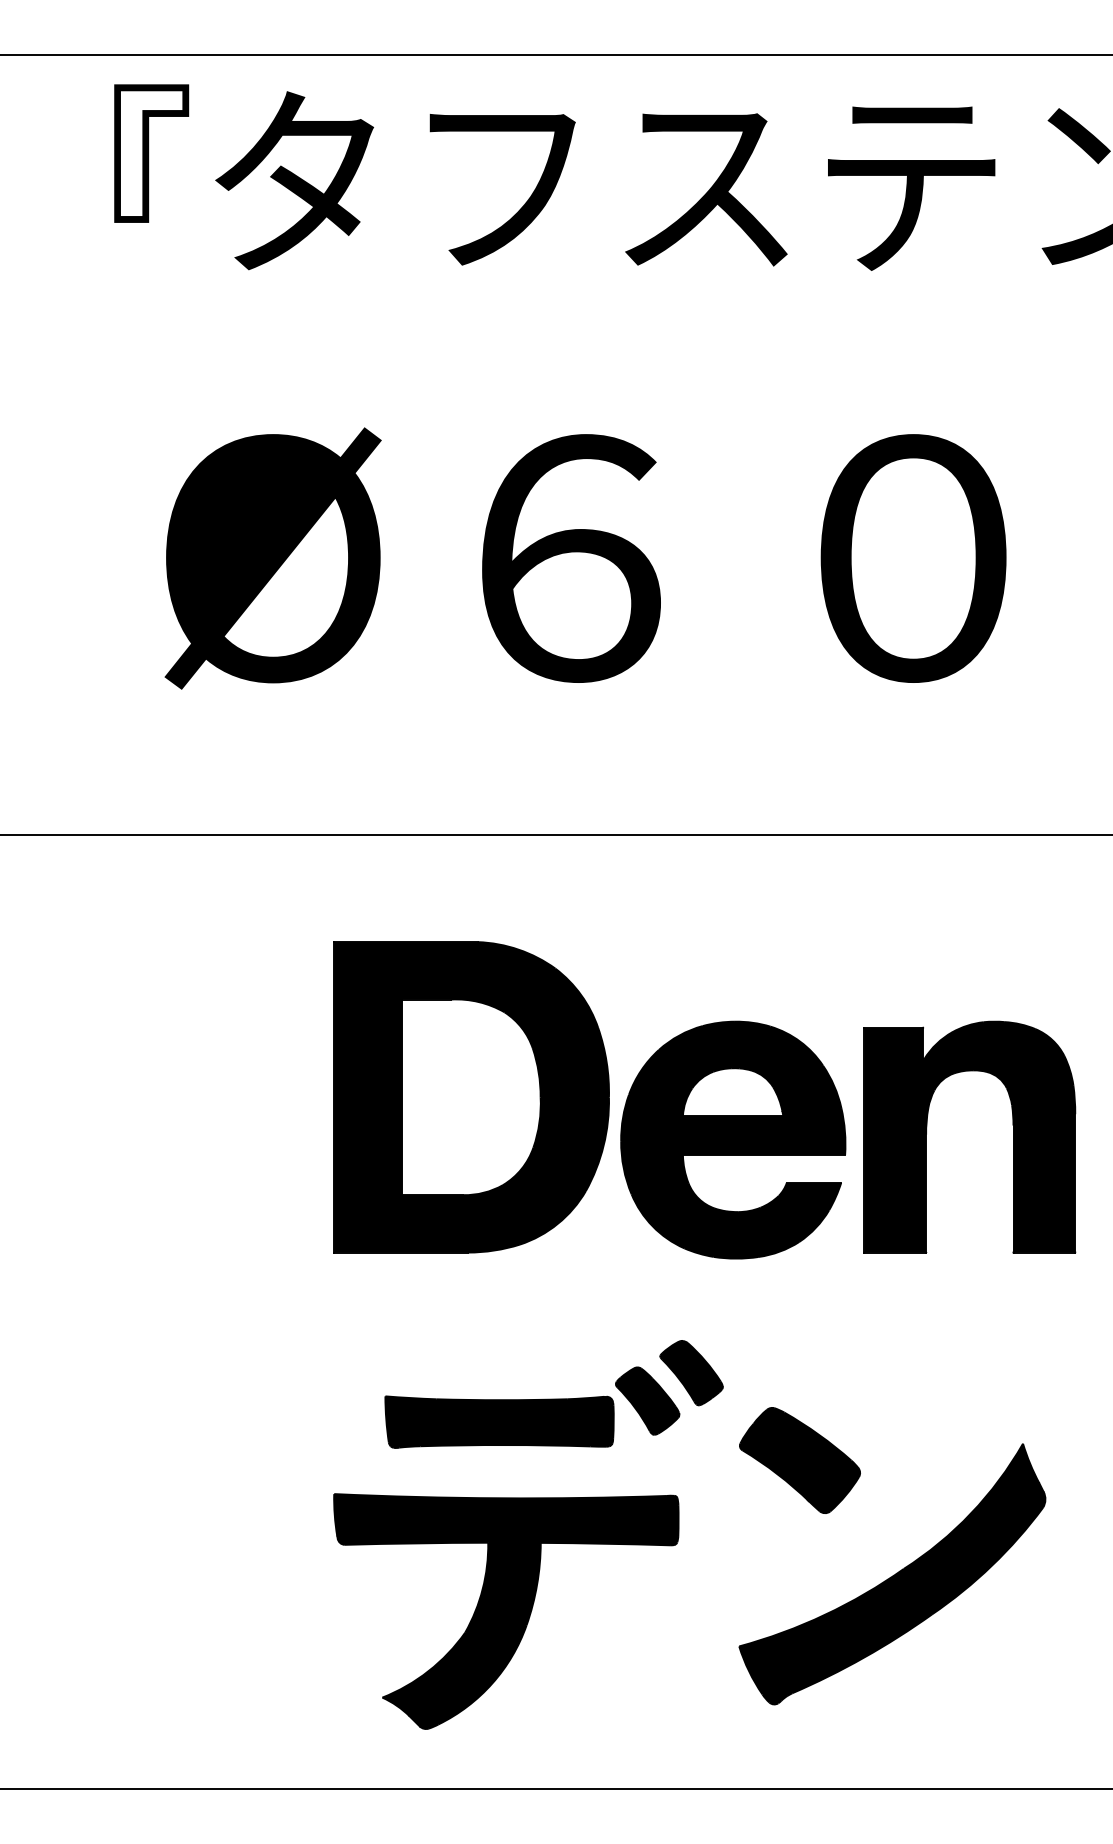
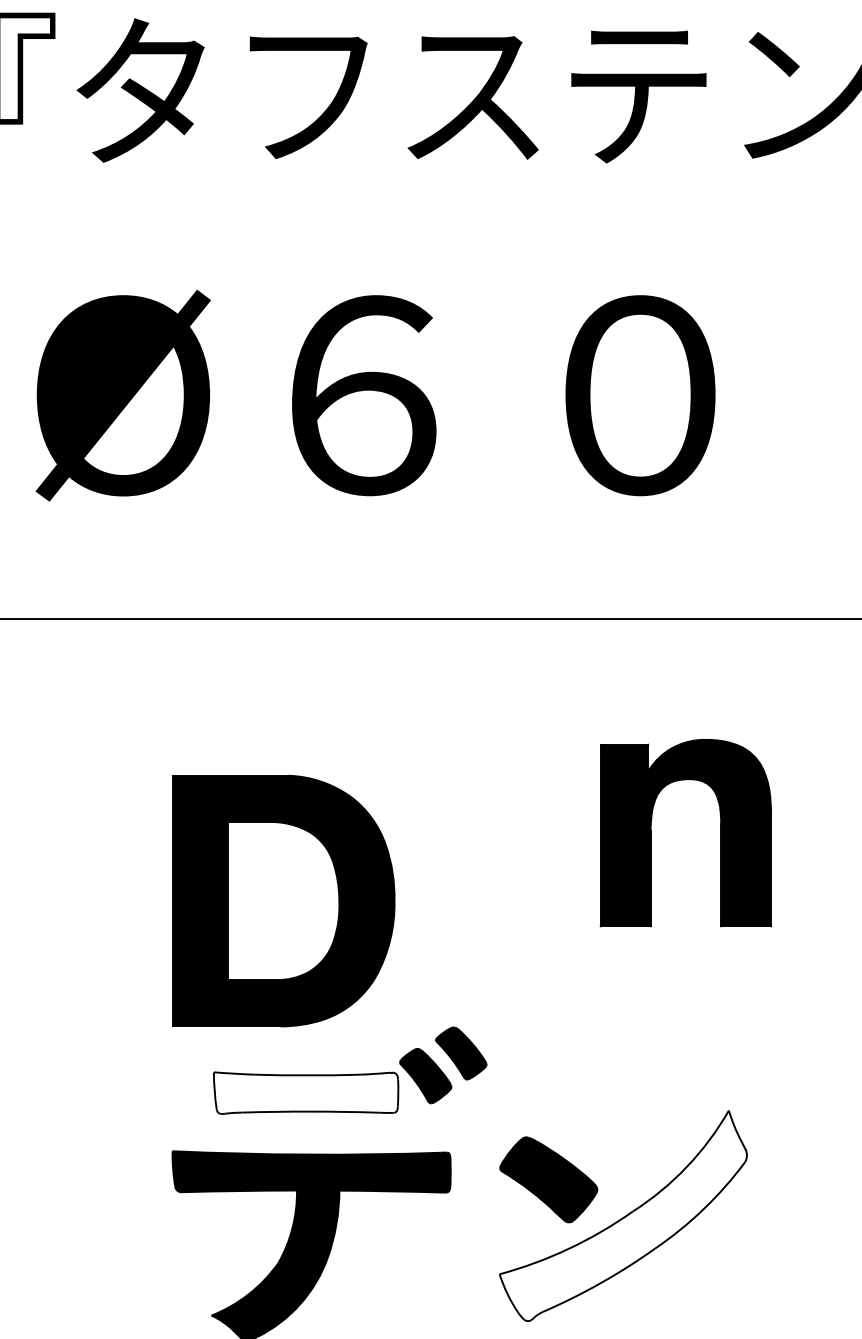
part: (471, 1097) -> (283, 901), moved
part: (927, 1128) -> (651, 826), moved
part: (733, 1139) -> (495, 864), removed
fill: (499, 1422) -> (306, 1093), removed
part: (799, 1460) -> (548, 1179), moved
fill: (892, 1573) -> (623, 1215), removed

